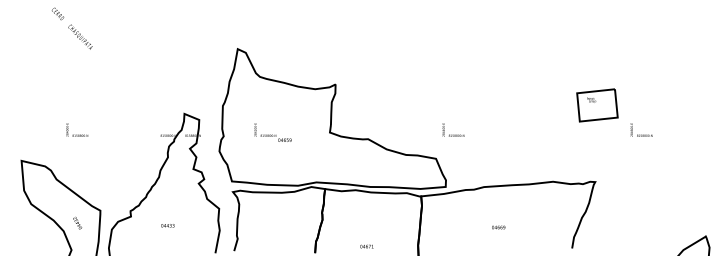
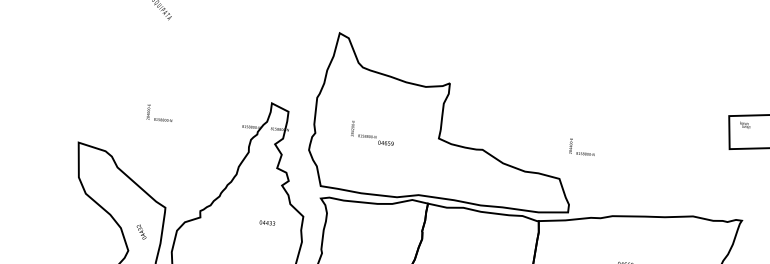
text: (77, 129) -> (160, 112), moved
text: (77, 222) -> (141, 231), moved
text: (167, 225) -> (267, 222), moved

